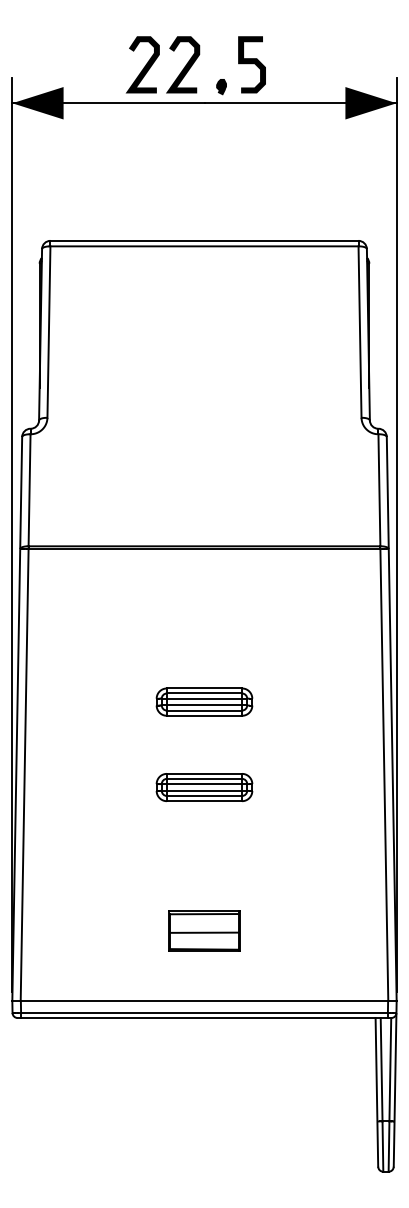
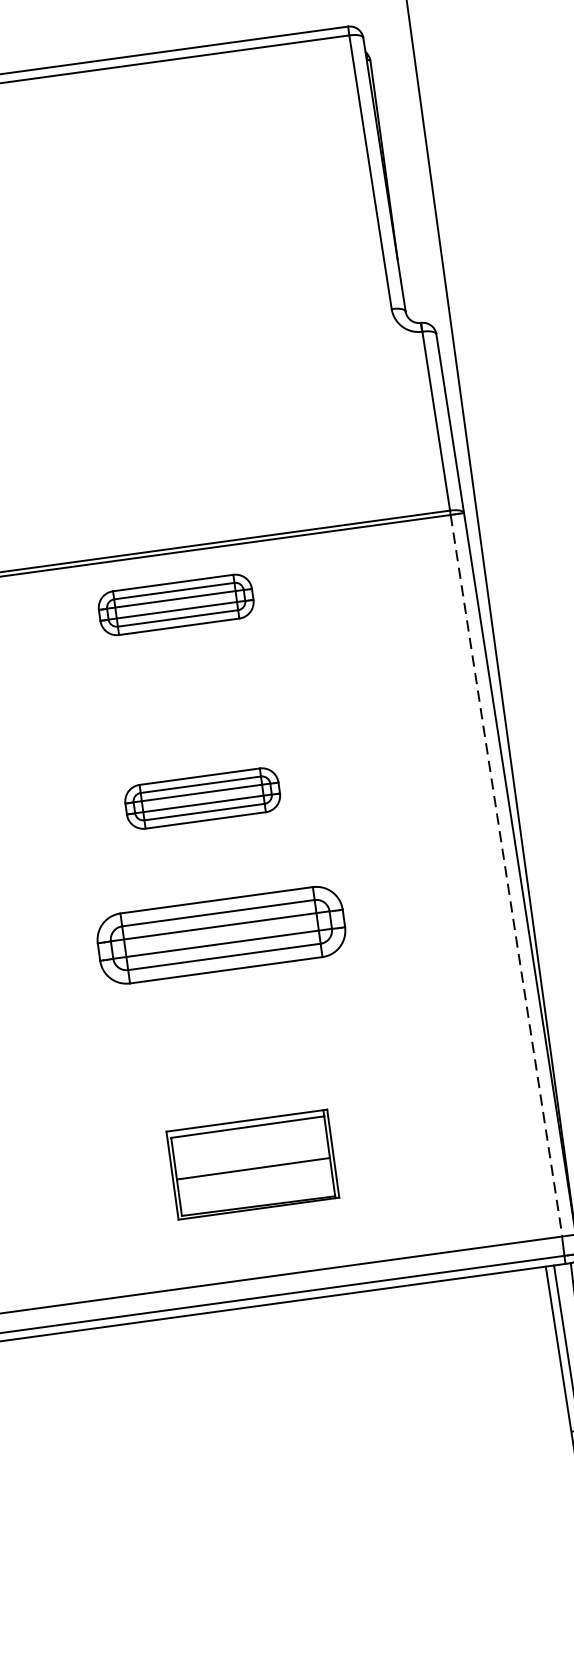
part: (204, 580) -> (176, 603), added
line: (384, 774) -> (506, 874), solid -> dashed
part: (204, 787) -> (221, 935), size x1.6
part: (204, 930) -> (252, 1164), size x1.4

